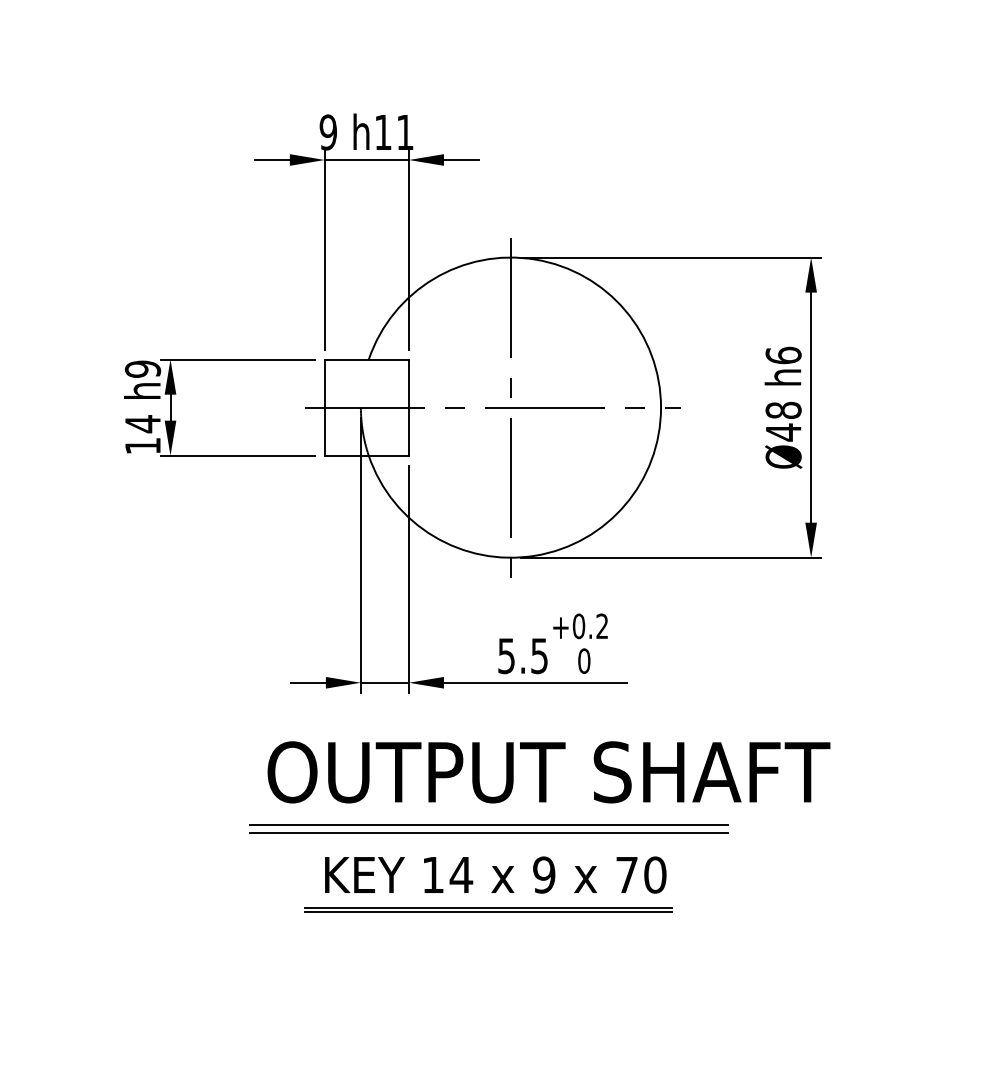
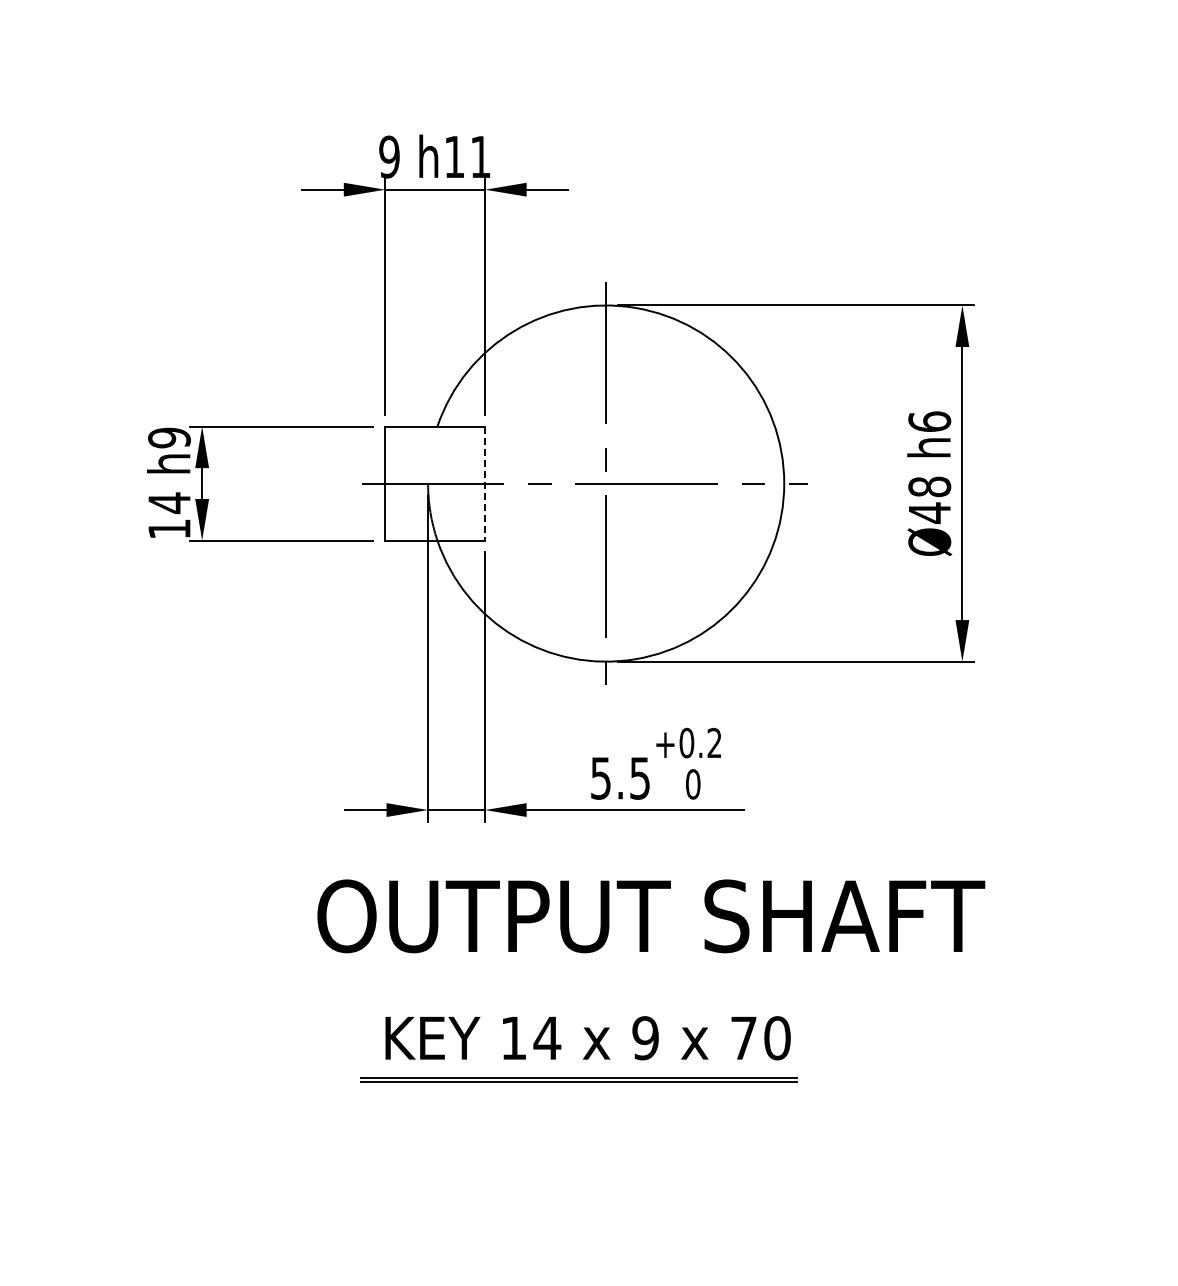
line: (409, 407) -> (485, 483), solid -> dashed
line: (488, 824) -> (579, 978), removed
line: (488, 832) -> (579, 987), removed

